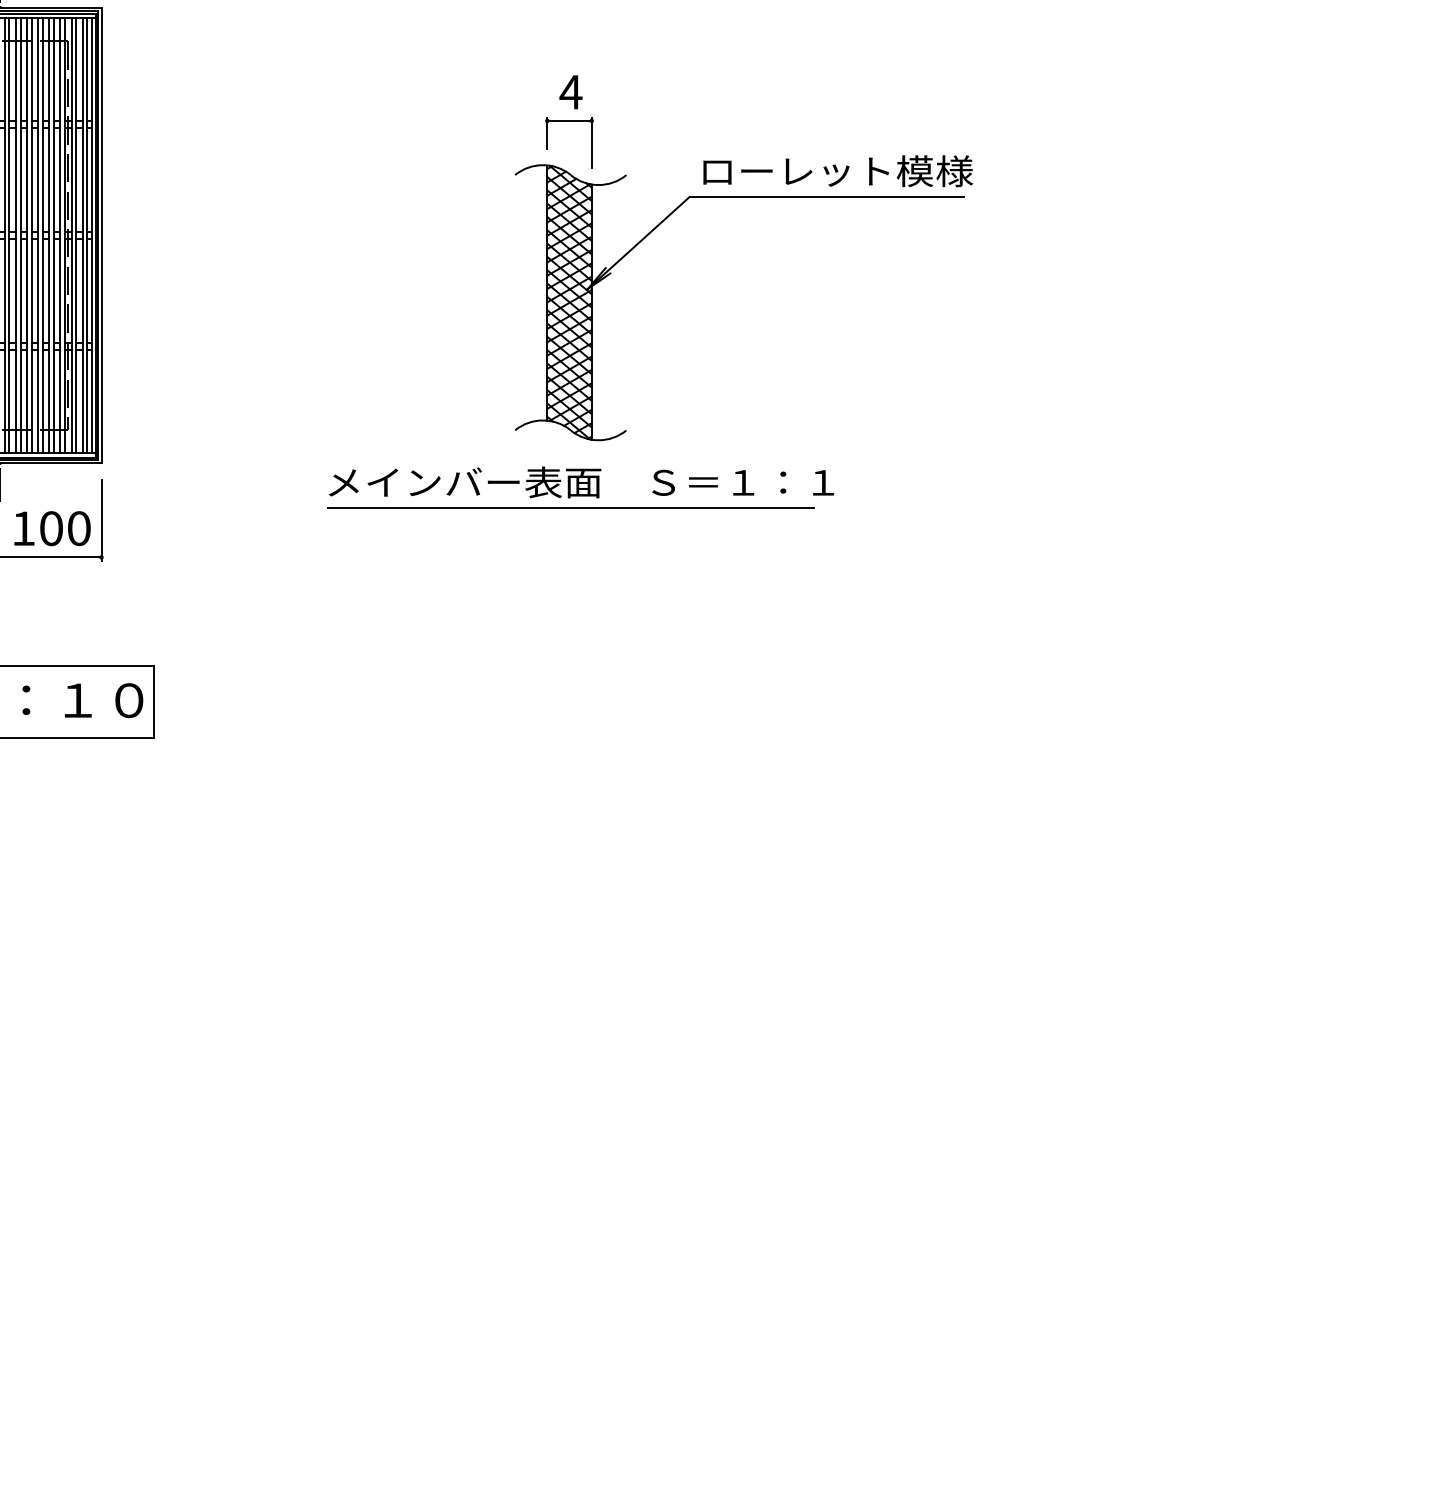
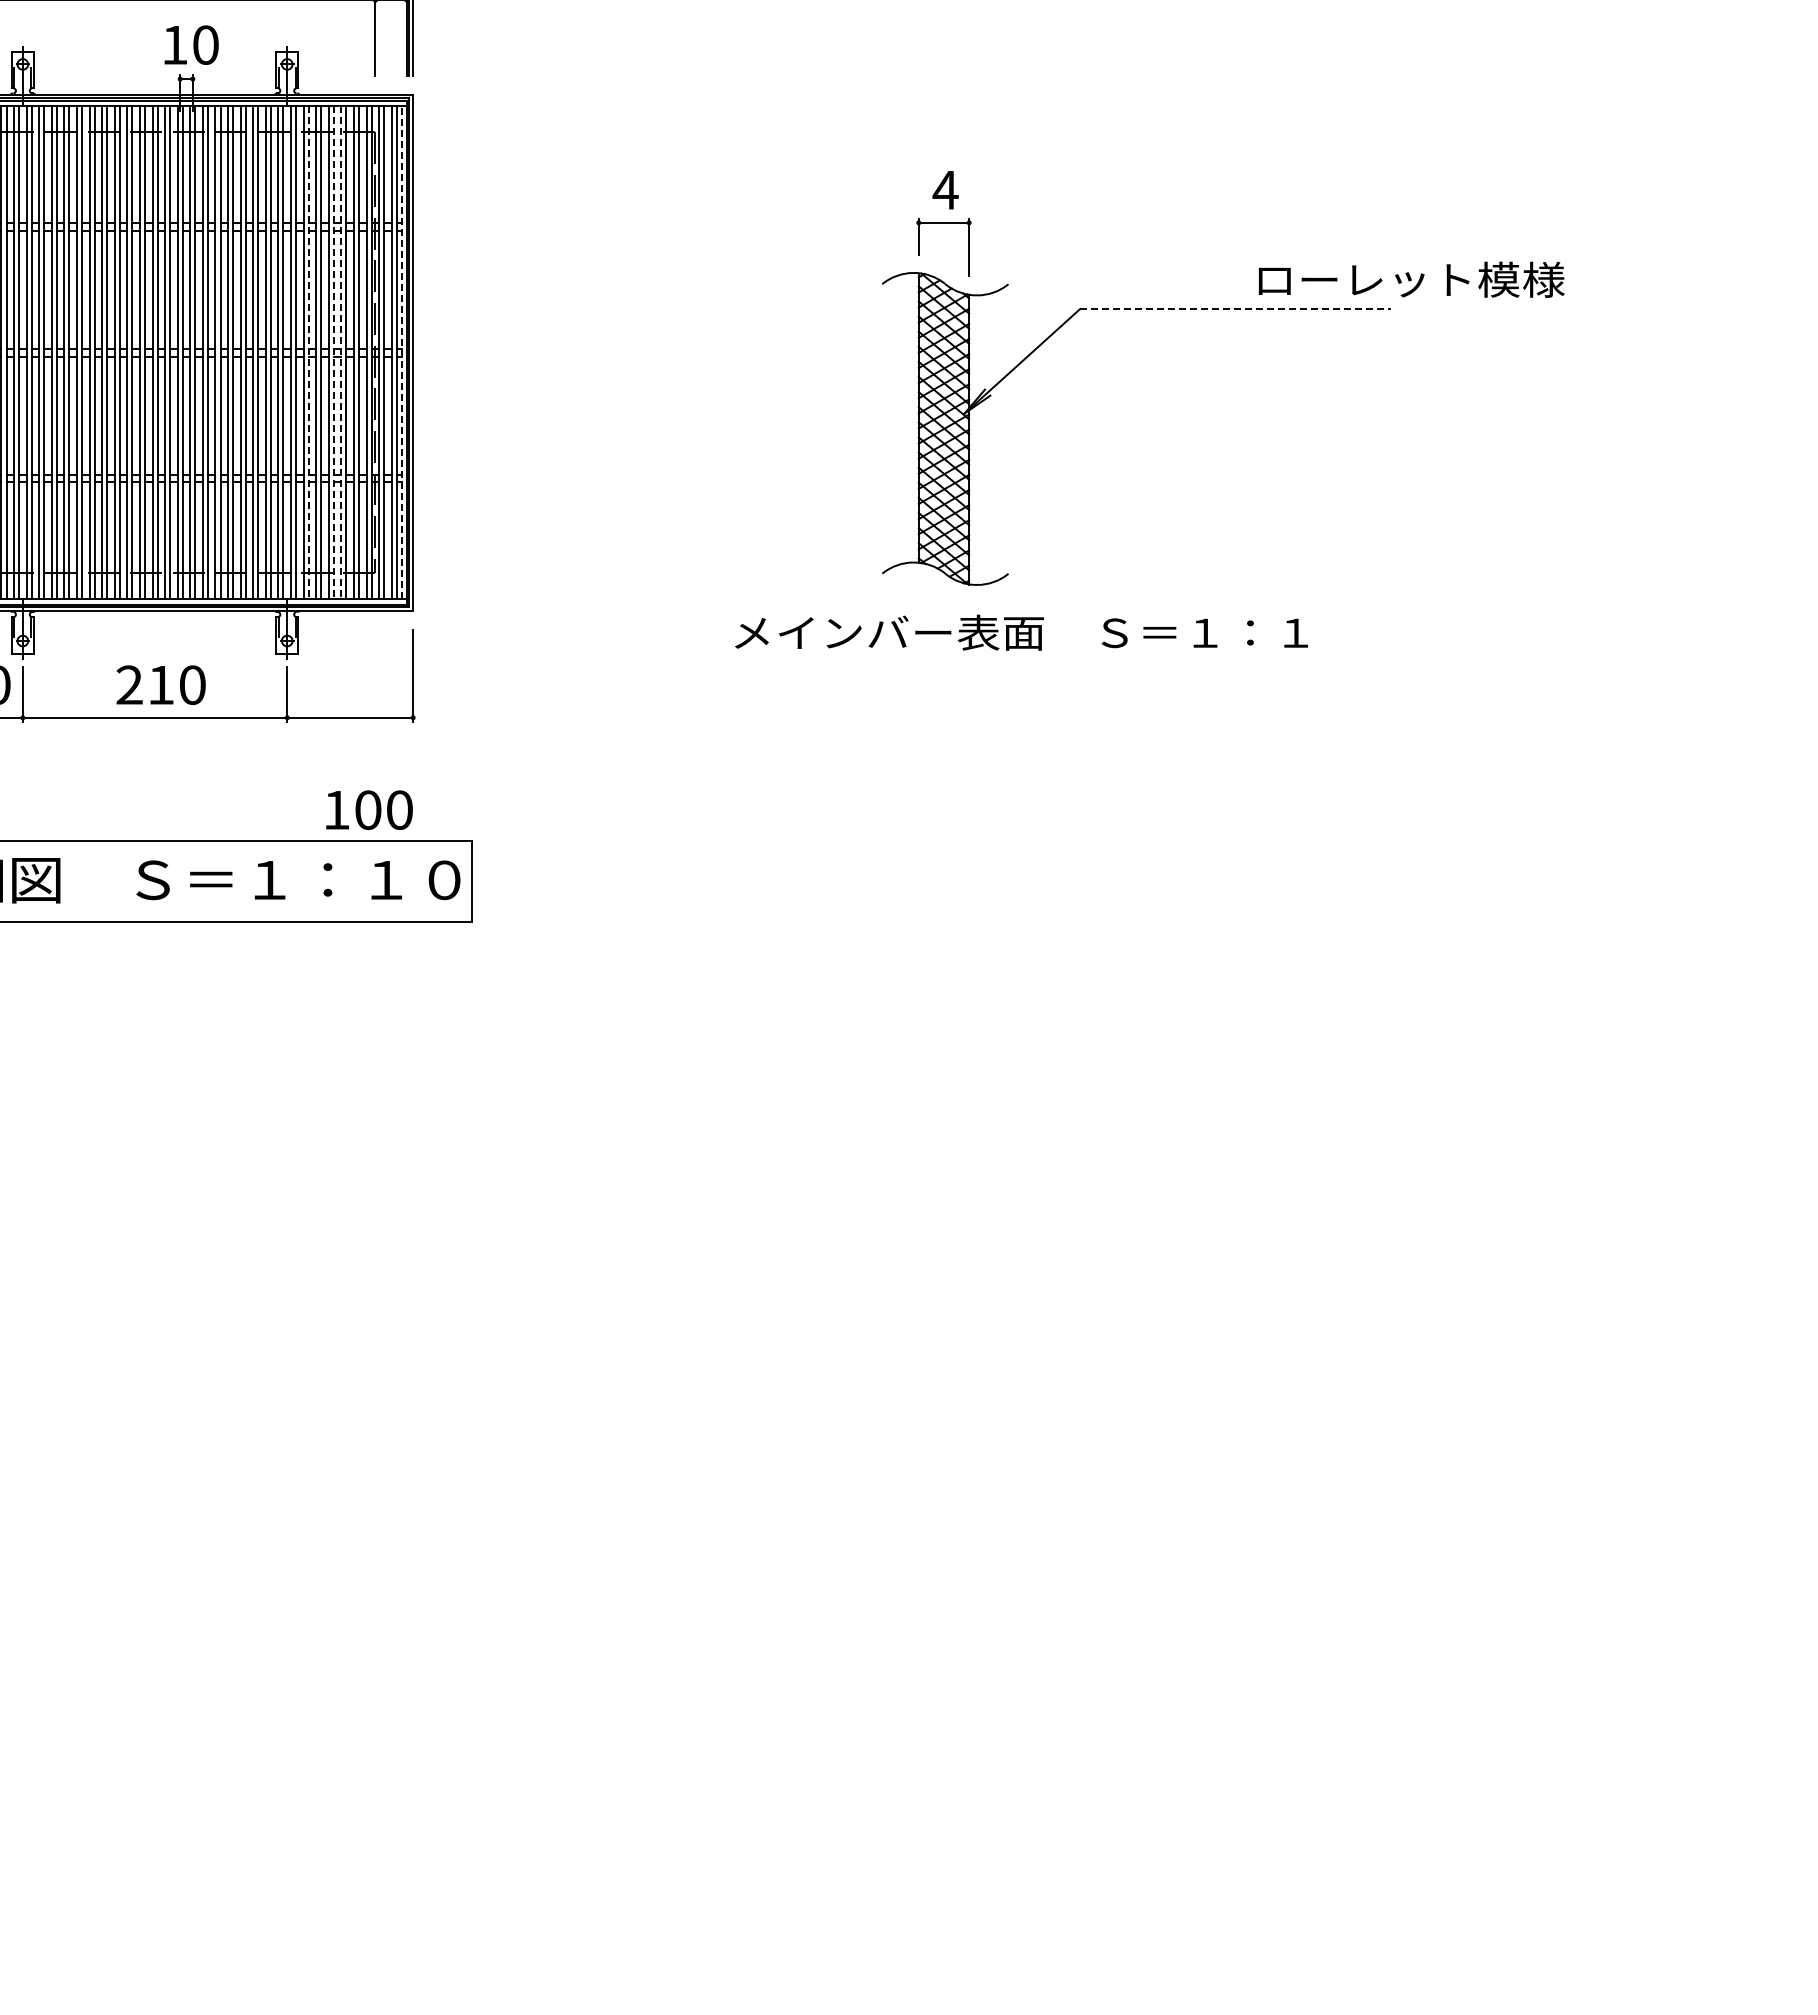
text: (838, 170) -> (1411, 279), moved
line: (826, 196) -> (1235, 308), solid -> dashed
line: (9, 235) -> (308, 352), solid -> dashed
line: (31, 235) -> (333, 352), solid -> dashed
line: (38, 235) -> (341, 352), solid -> dashed
line: (91, 235) -> (401, 352), solid -> dashed
text: (581, 482) -> (1021, 632), moved
line: (570, 507) -> (945, 661), removed
text: (52, 528) -> (369, 809), moved

